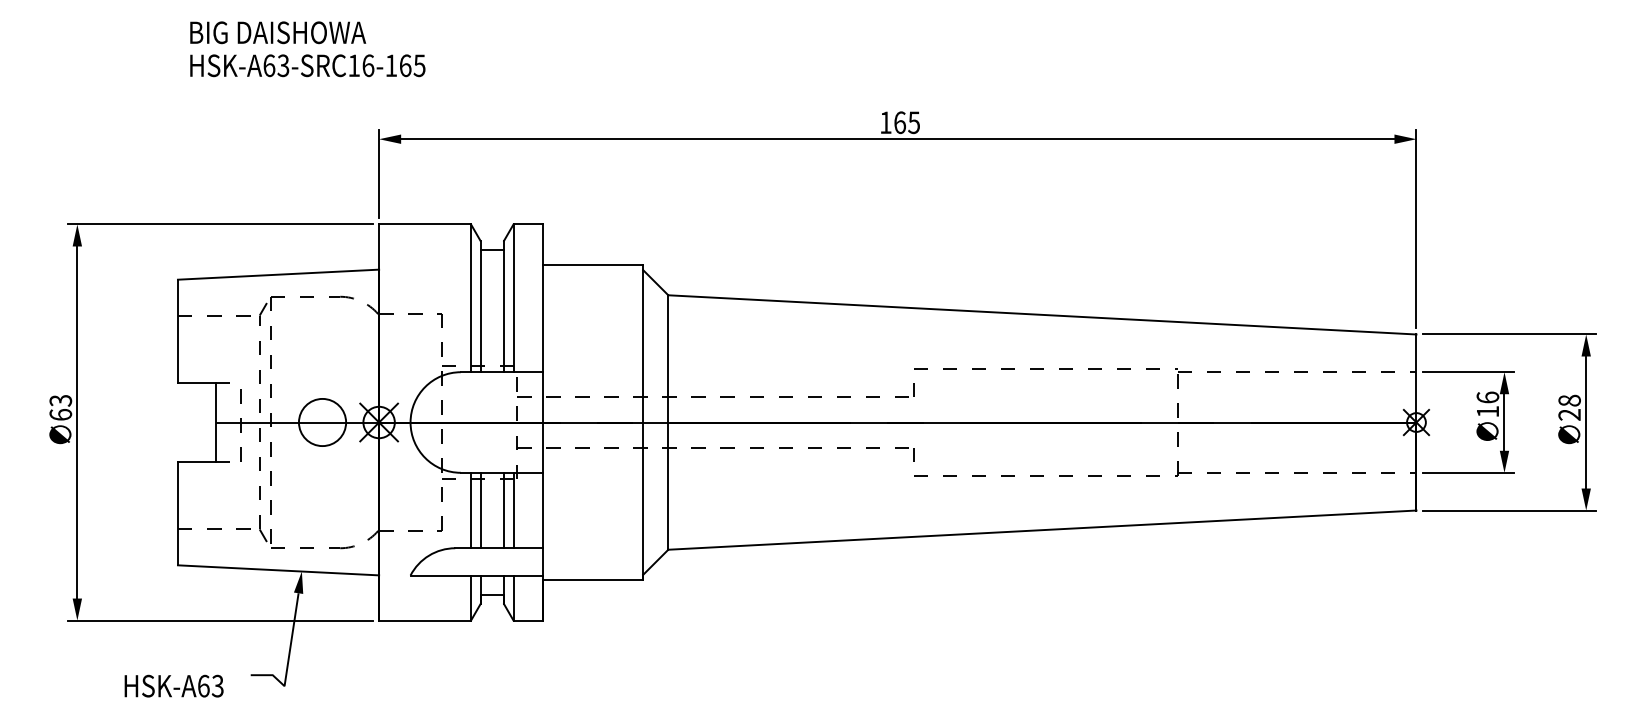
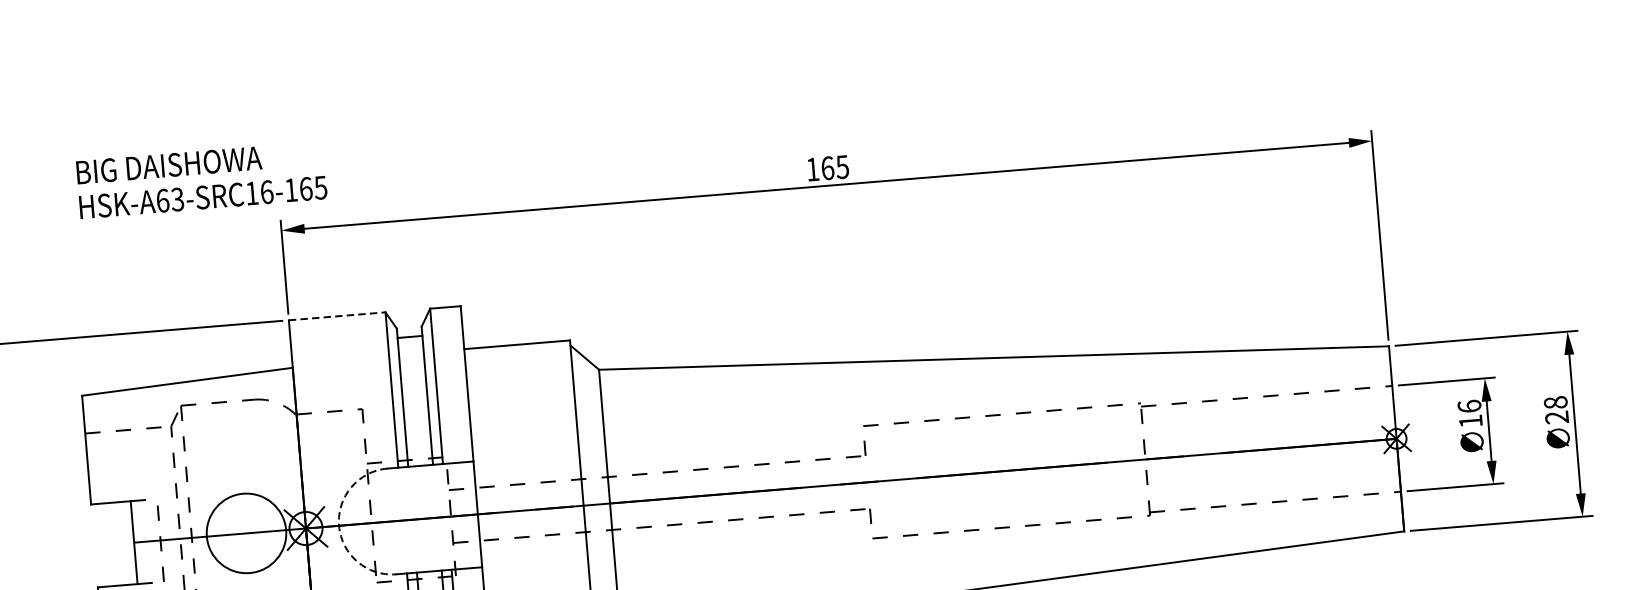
text: (307, 49) -> (201, 180), moved
line: (425, 224) -> (337, 316), solid -> dashed
circle: (322, 422) -> (246, 533), size x1.6
arc: (410, 422) -> (338, 525), solid -> dashed

